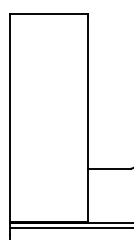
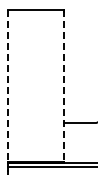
line: (10, 117) -> (7, 85), solid -> dashed
line: (86, 117) -> (63, 85), solid -> dashed

